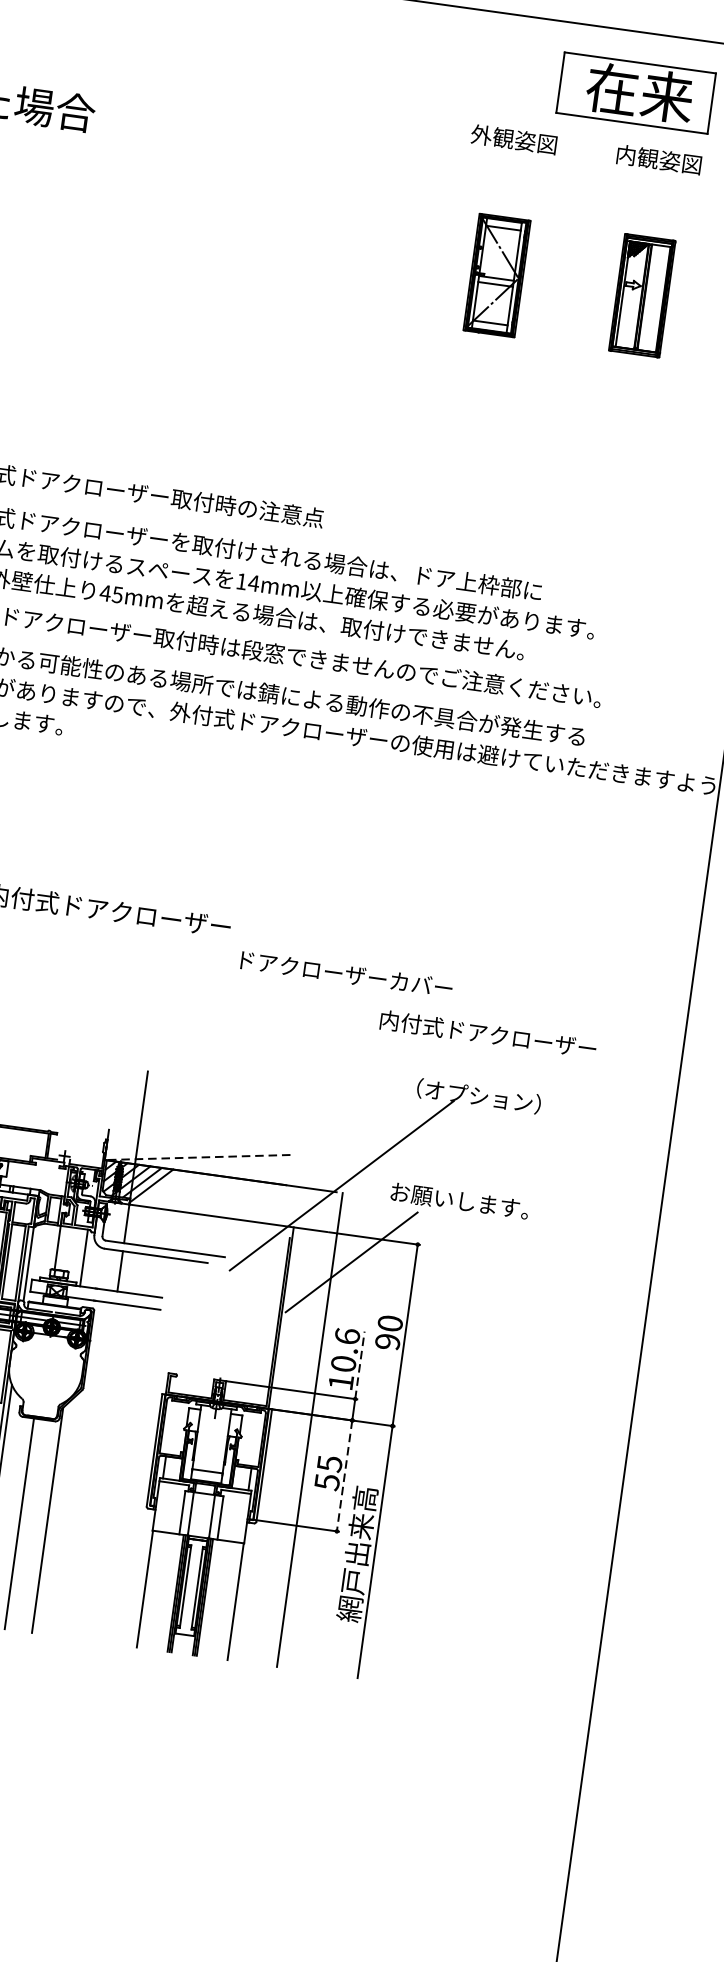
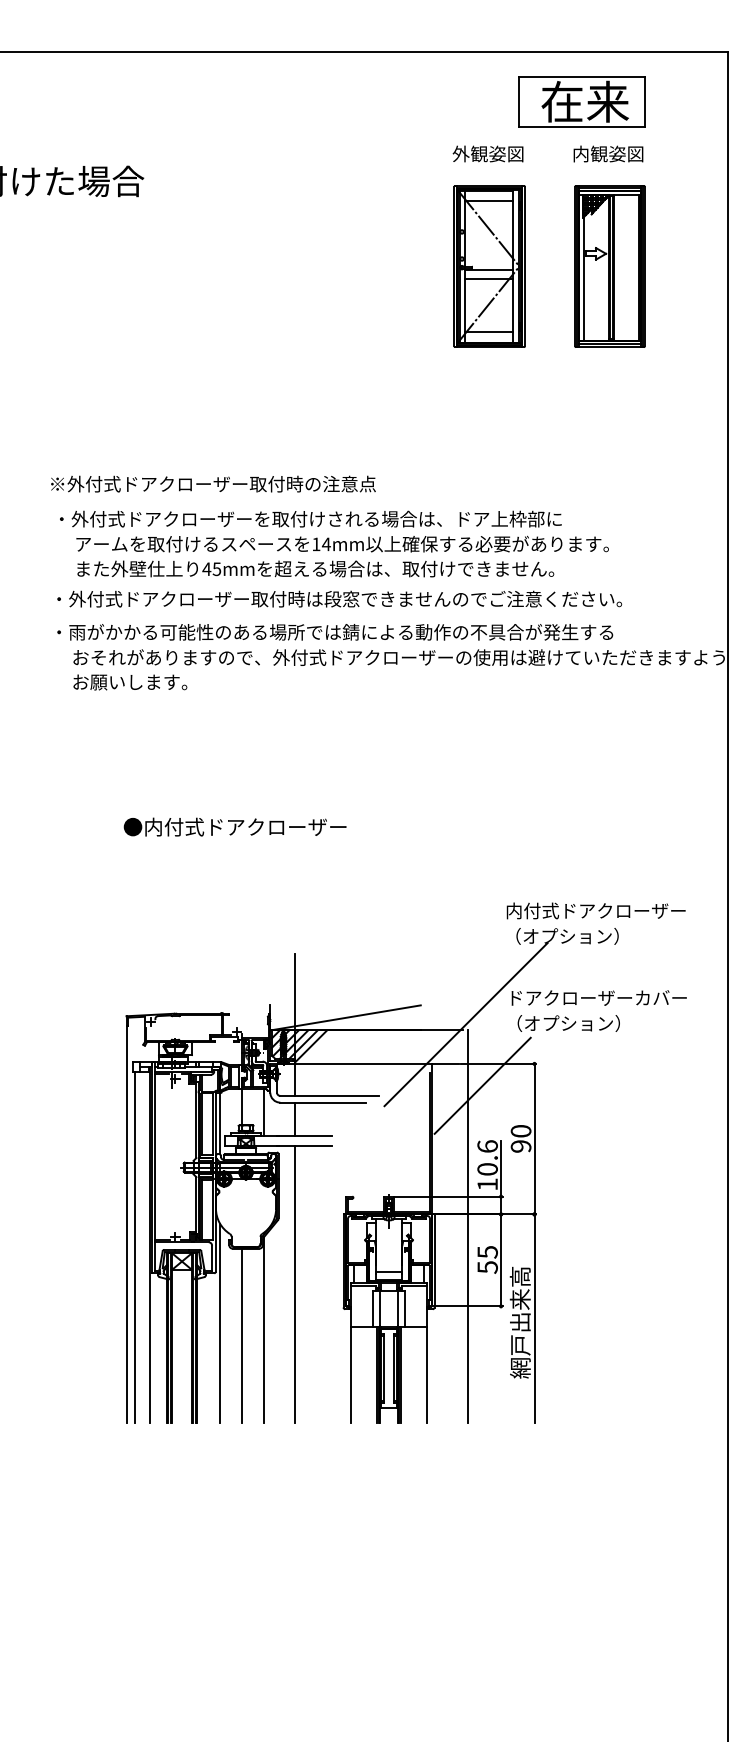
part: (496, 275) -> (489, 266), size x1.67
part: (641, 295) -> (609, 266), size x1.67
text: (346, 973) -> (598, 997), moved
text: (487, 1033) -> (595, 910), moved
line: (197, 1158) -> (345, 1018), dashed -> solid
text: (459, 1200) -> (563, 1023), お願いします。 -> （オプション）
line: (360, 1365) -> (501, 1168), dashed -> solid
line: (92, 1470) -> (295, 1284), added
line: (345, 1476) -> (501, 1260), dashed -> solid

